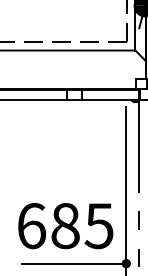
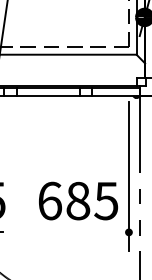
line: (73, 263) -> (84, 232), removed

